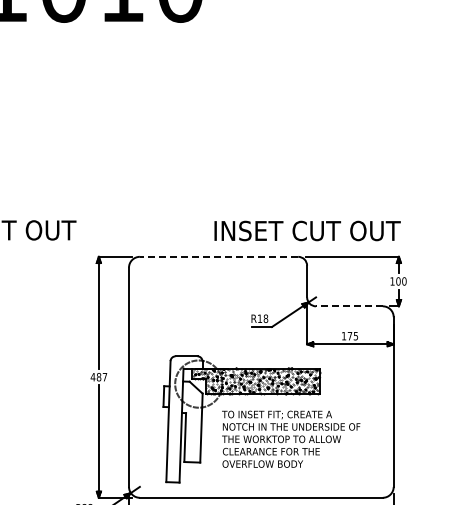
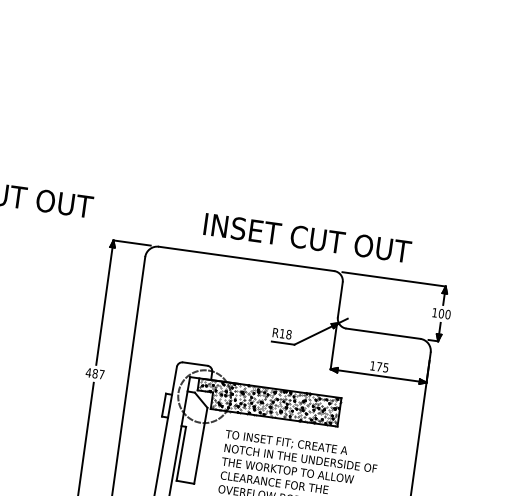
text: (307, 230) -> (307, 237), moved
line: (218, 256) -> (246, 258), dashed -> solid
line: (348, 306) -> (382, 333), dashed -> solid

